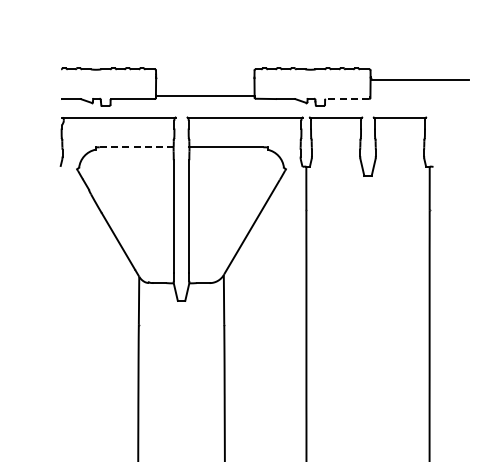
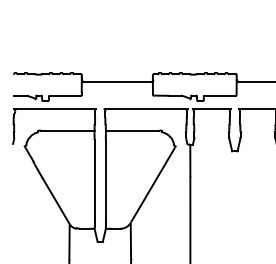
line: (205, 96) -> (117, 82), moved
line: (347, 99) -> (220, 96), dashed -> solid
line: (136, 147) -> (67, 130), dashed -> solid

